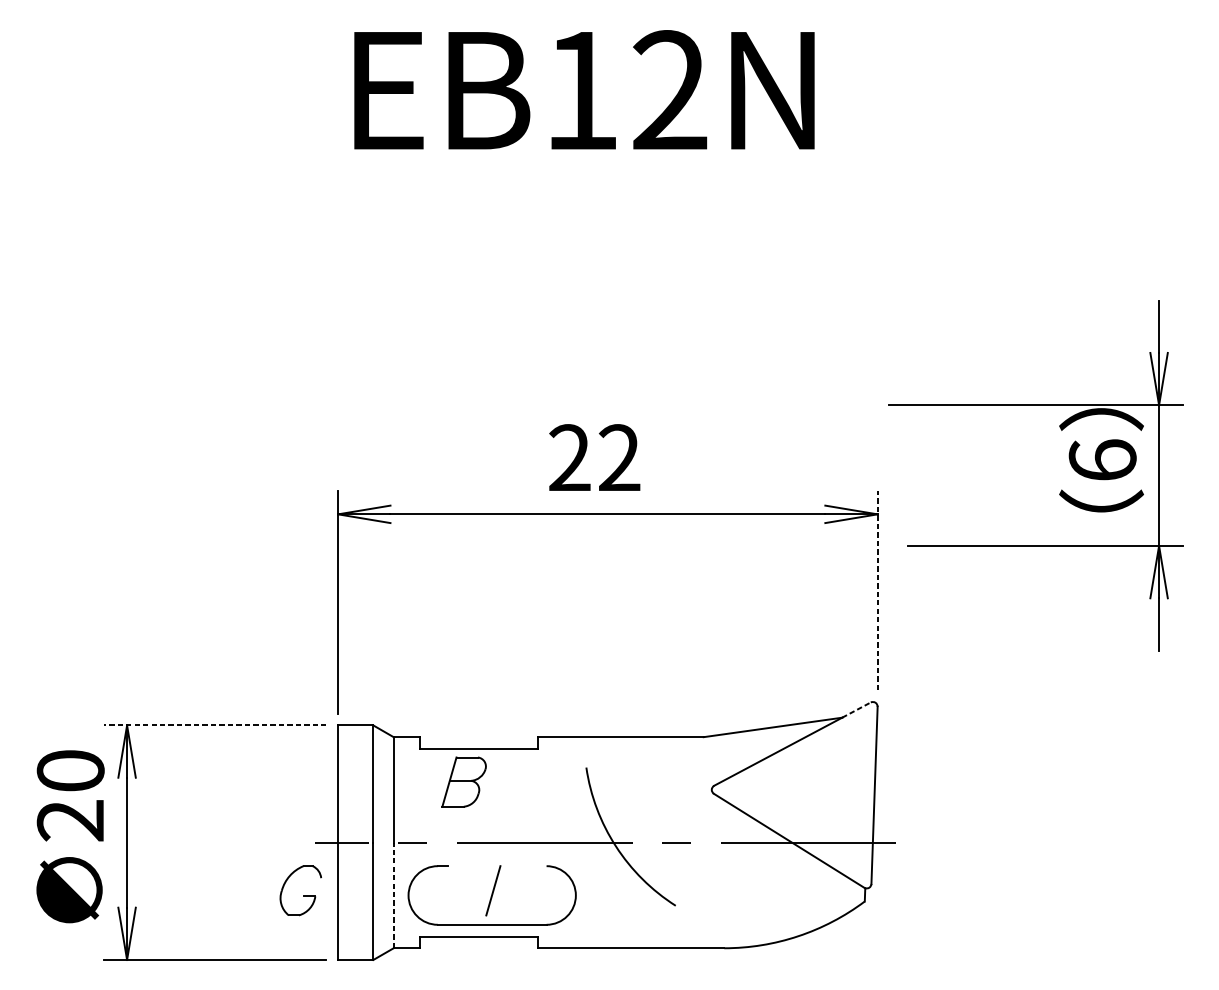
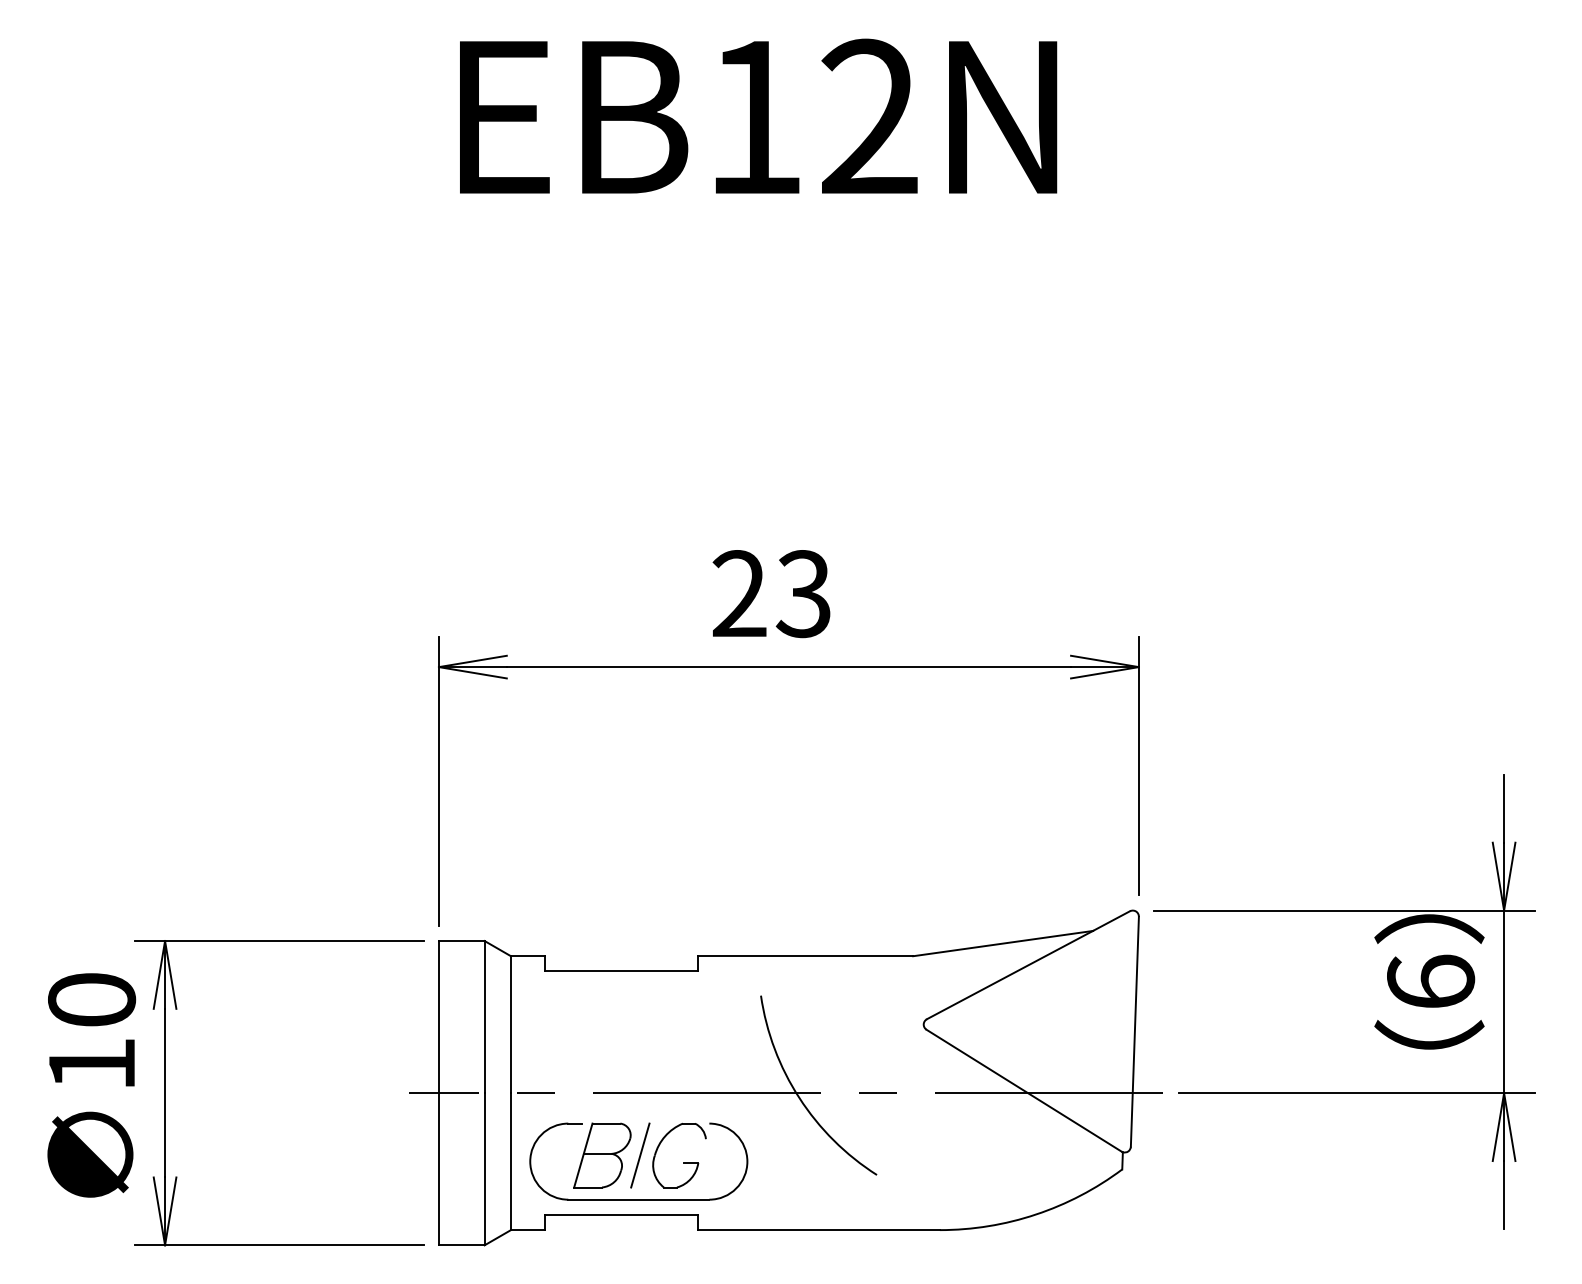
text: (618, 458) -> (802, 594), 22 -> 23
part: (1060, 490) -> (1376, 1021), moved
line: (877, 590) -> (1138, 765), dashed -> solid
line: (856, 710) -> (1111, 921), dashed -> solid
line: (215, 725) -> (279, 941), dashed -> solid
part: (464, 782) -> (602, 1155), moved
text: (70, 820) -> (91, 1064), 20 -> 10
line: (393, 895) -> (510, 1161), dashed -> solid
part: (303, 896) -> (683, 1162), moved

